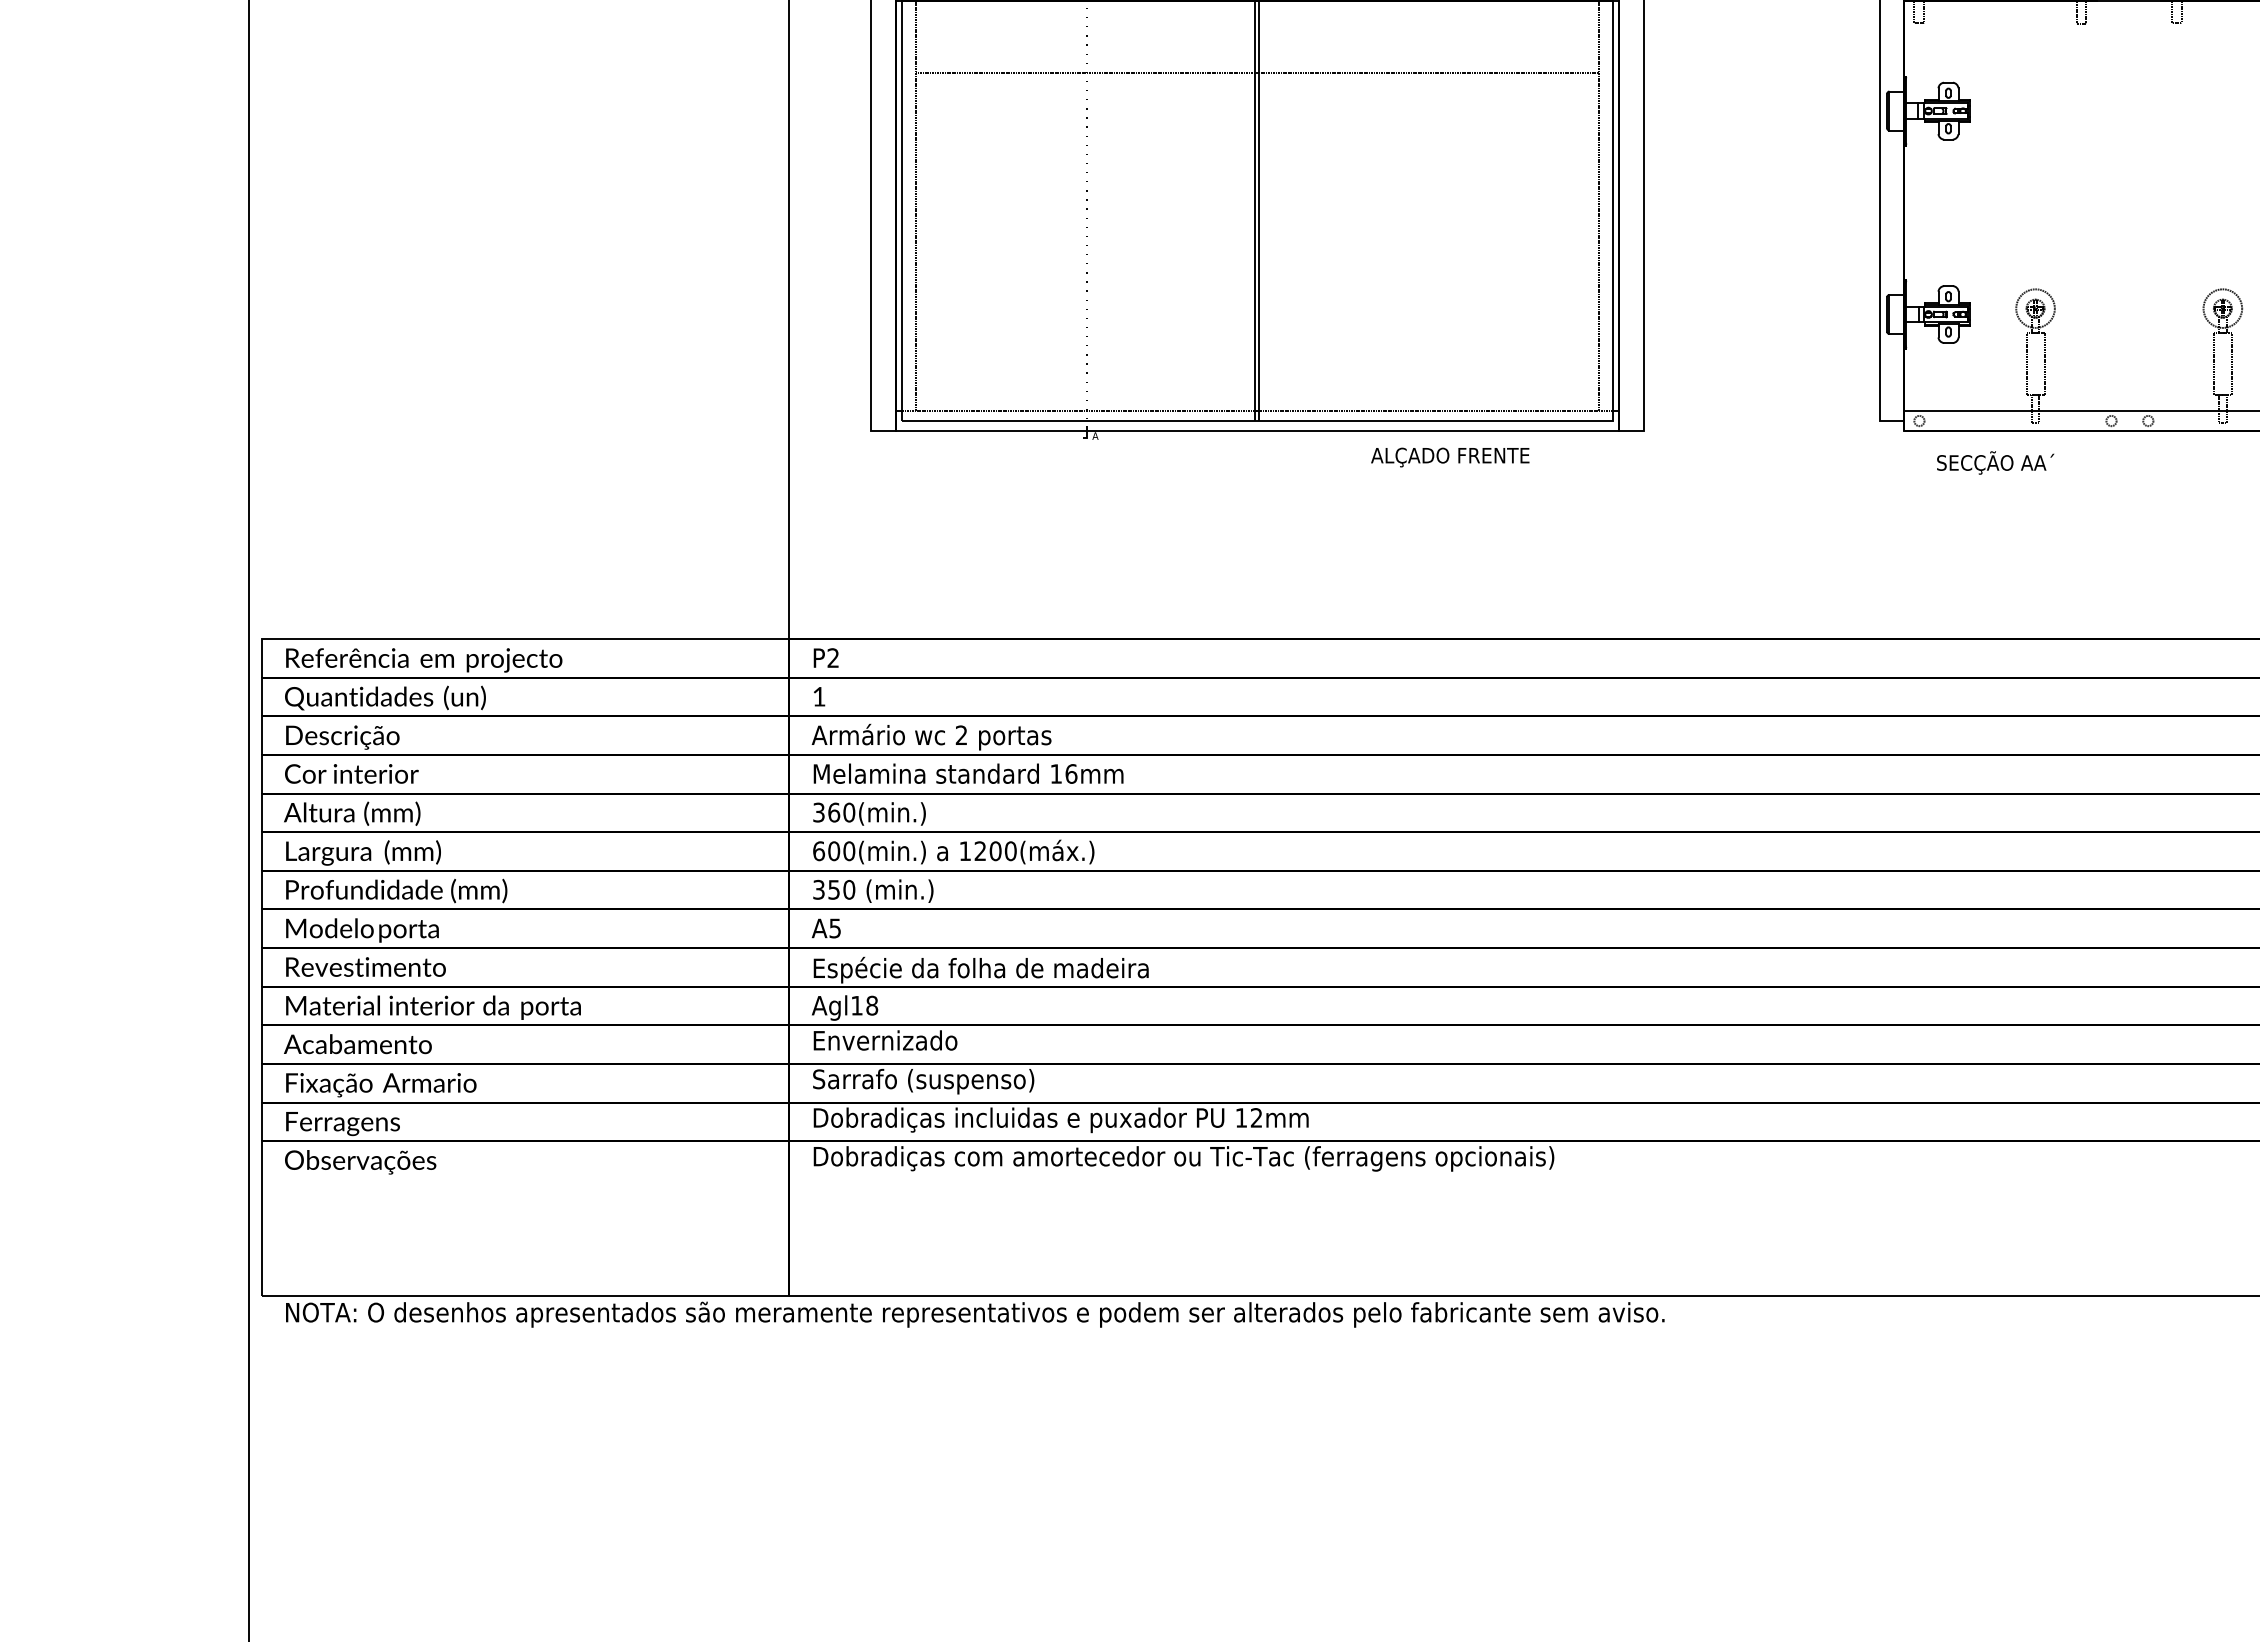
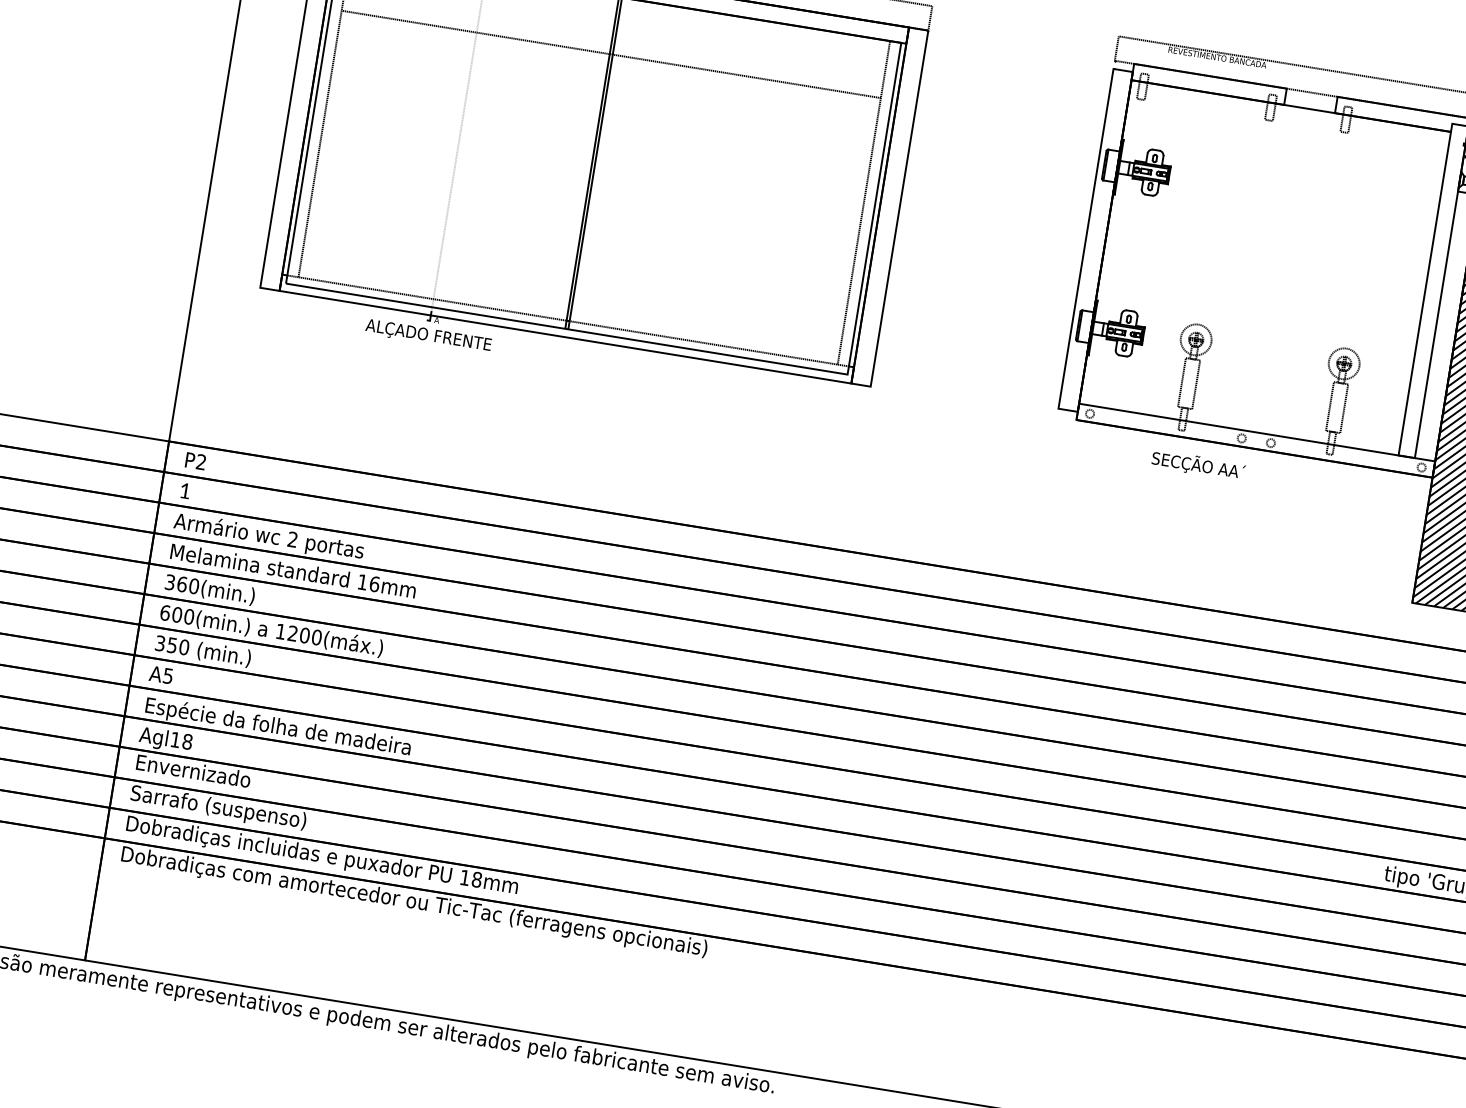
text: (1450, 457) -> (428, 336), moved
text: (1995, 462) -> (1198, 465), moved
text: (1256, 1117) -> (476, 879), 12mm -> 18mm

